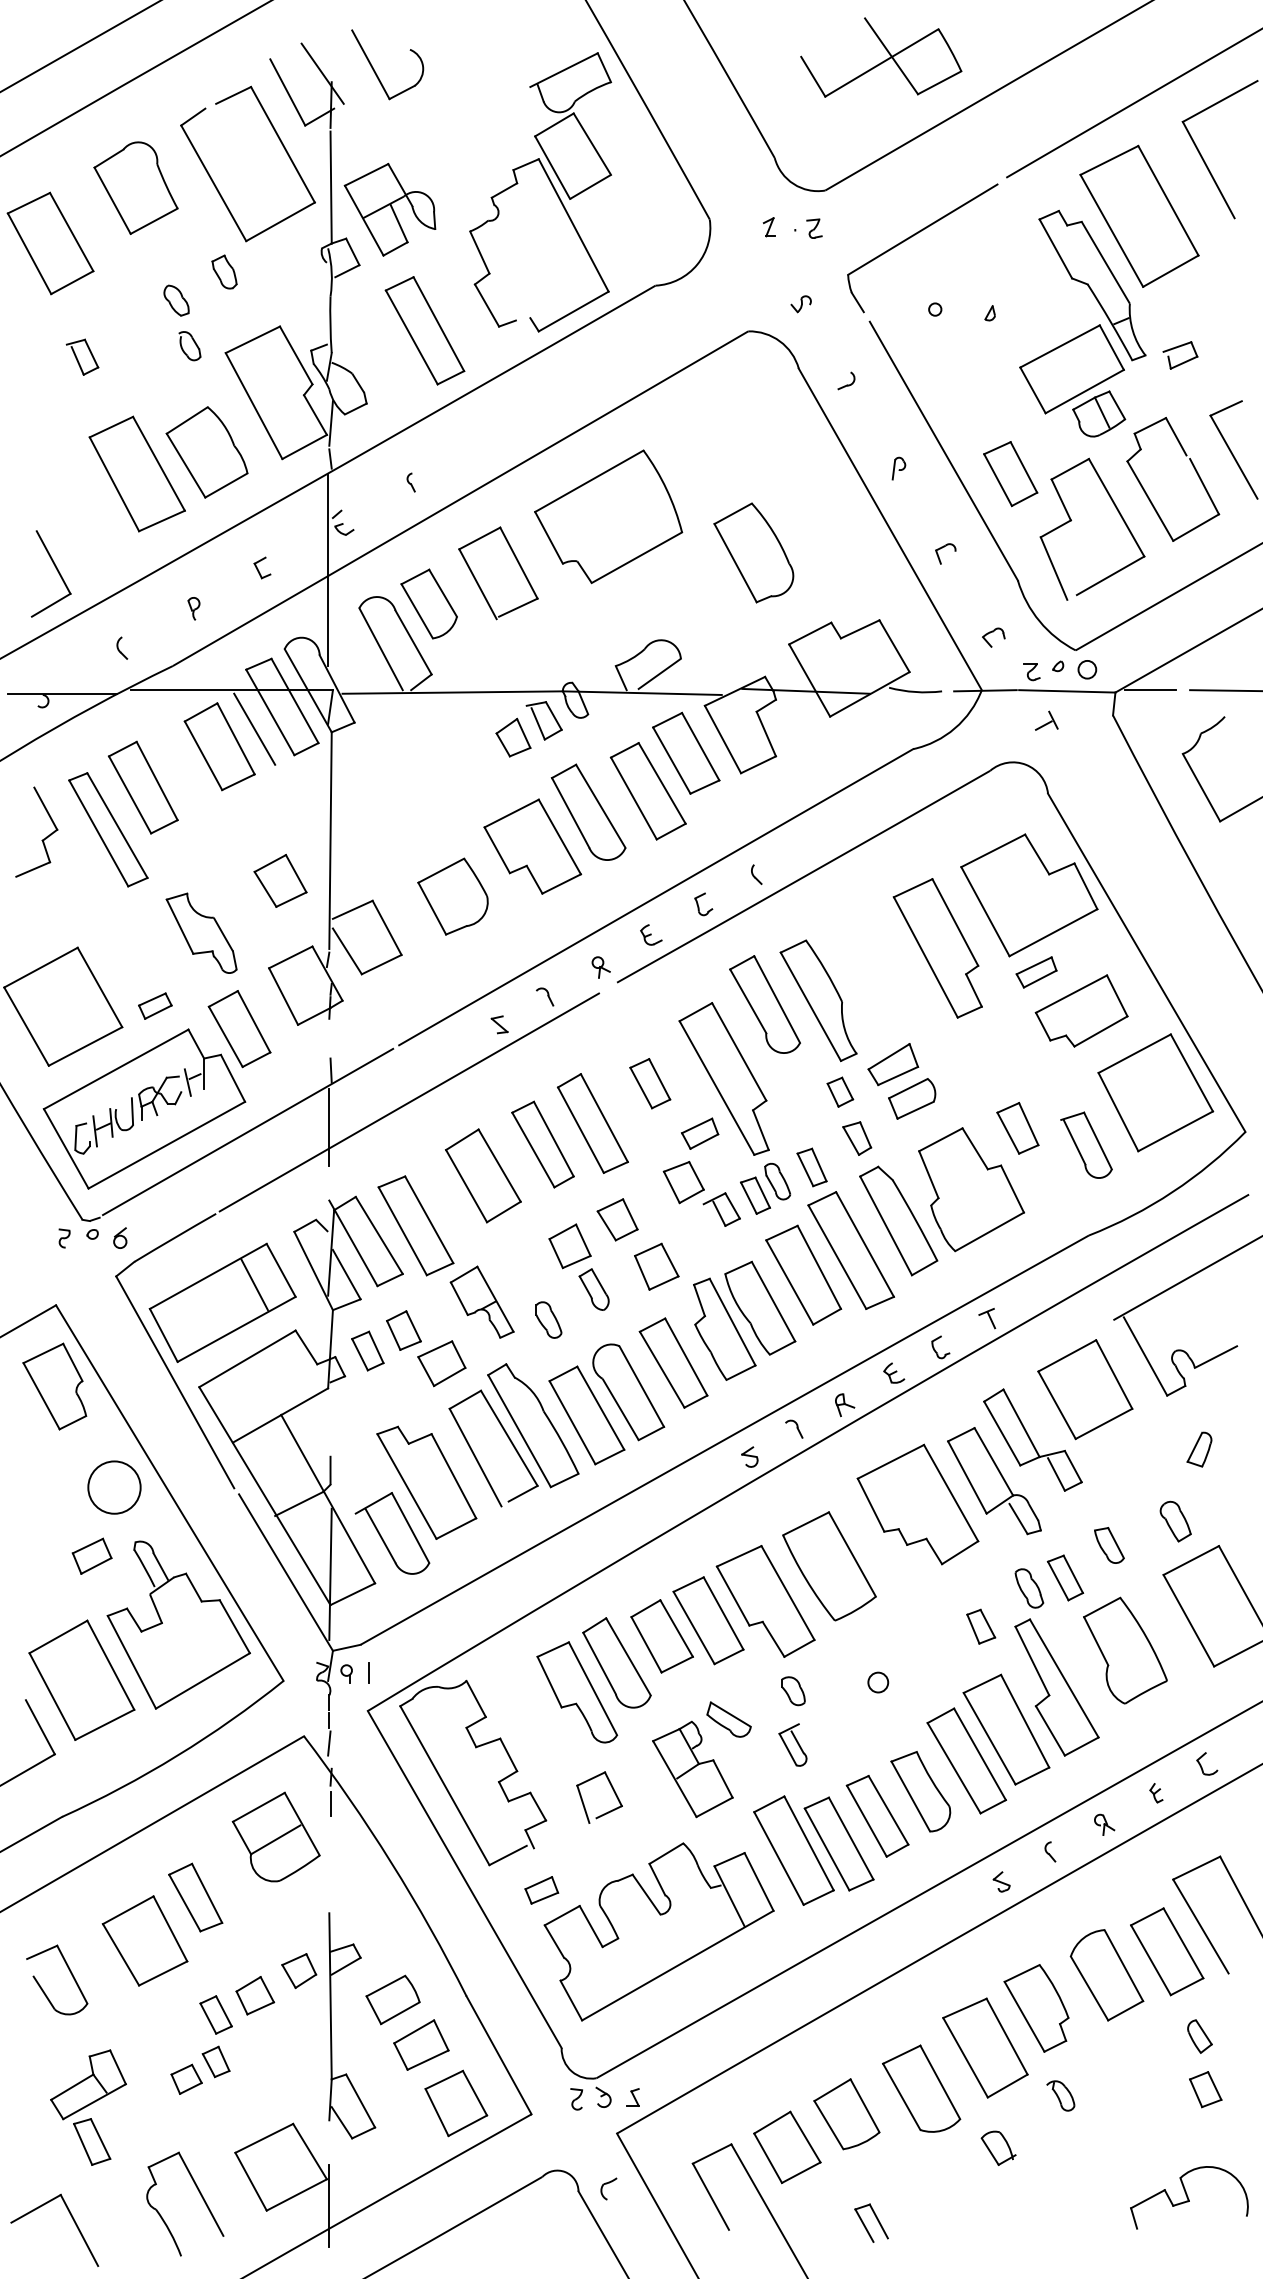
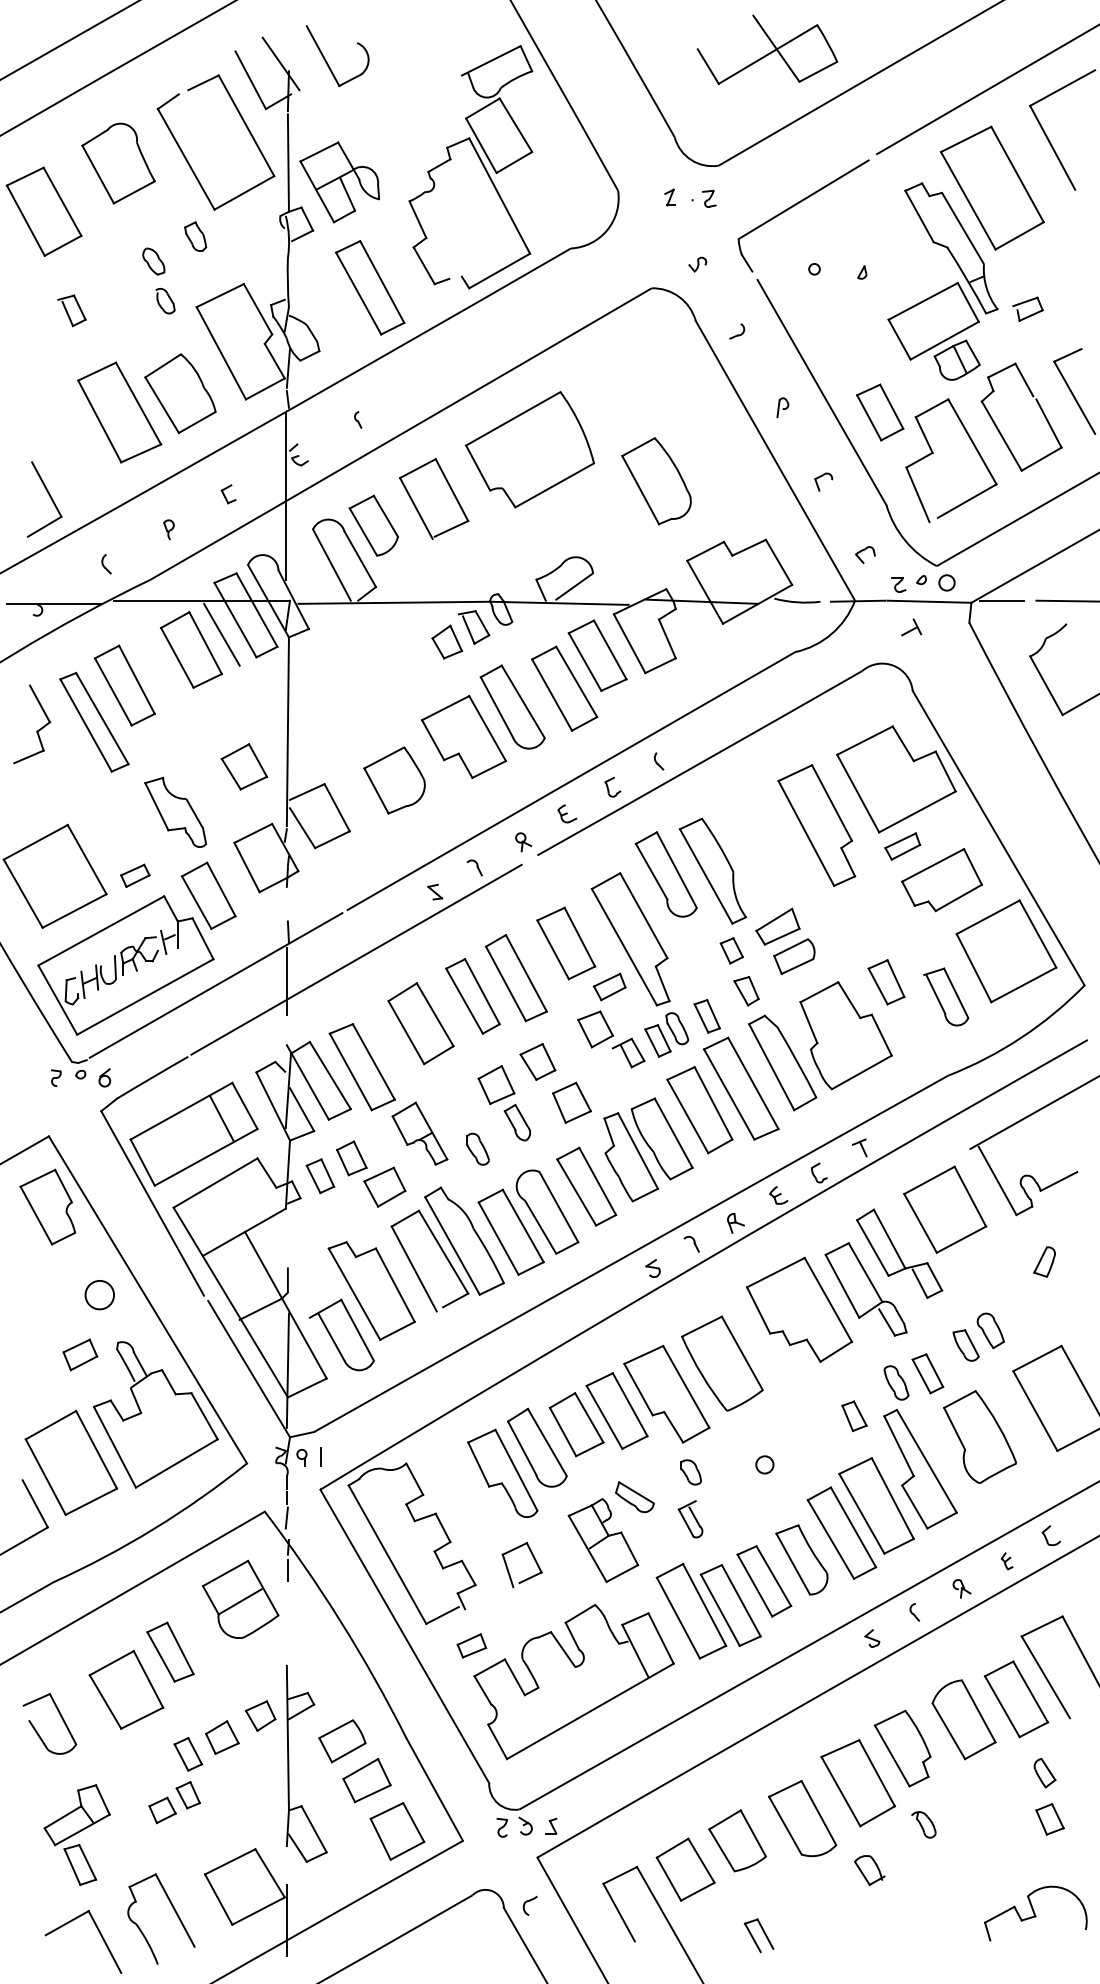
part: (650, 1083) -> (566, 943), size x1.67
circle: (114, 1487) -> (99, 1295), size x0.62
part: (1175, 1521) -> (990, 1330), moved
part: (72, 2219) -> (98, 1932), moved

